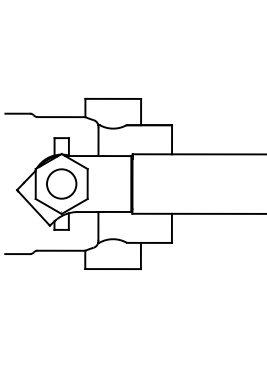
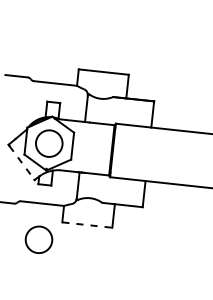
line: (34, 208) -> (22, 163), solid -> dashed
line: (113, 269) -> (87, 225), solid -> dashed
circle: (61, 290) -> (38, 239), added

